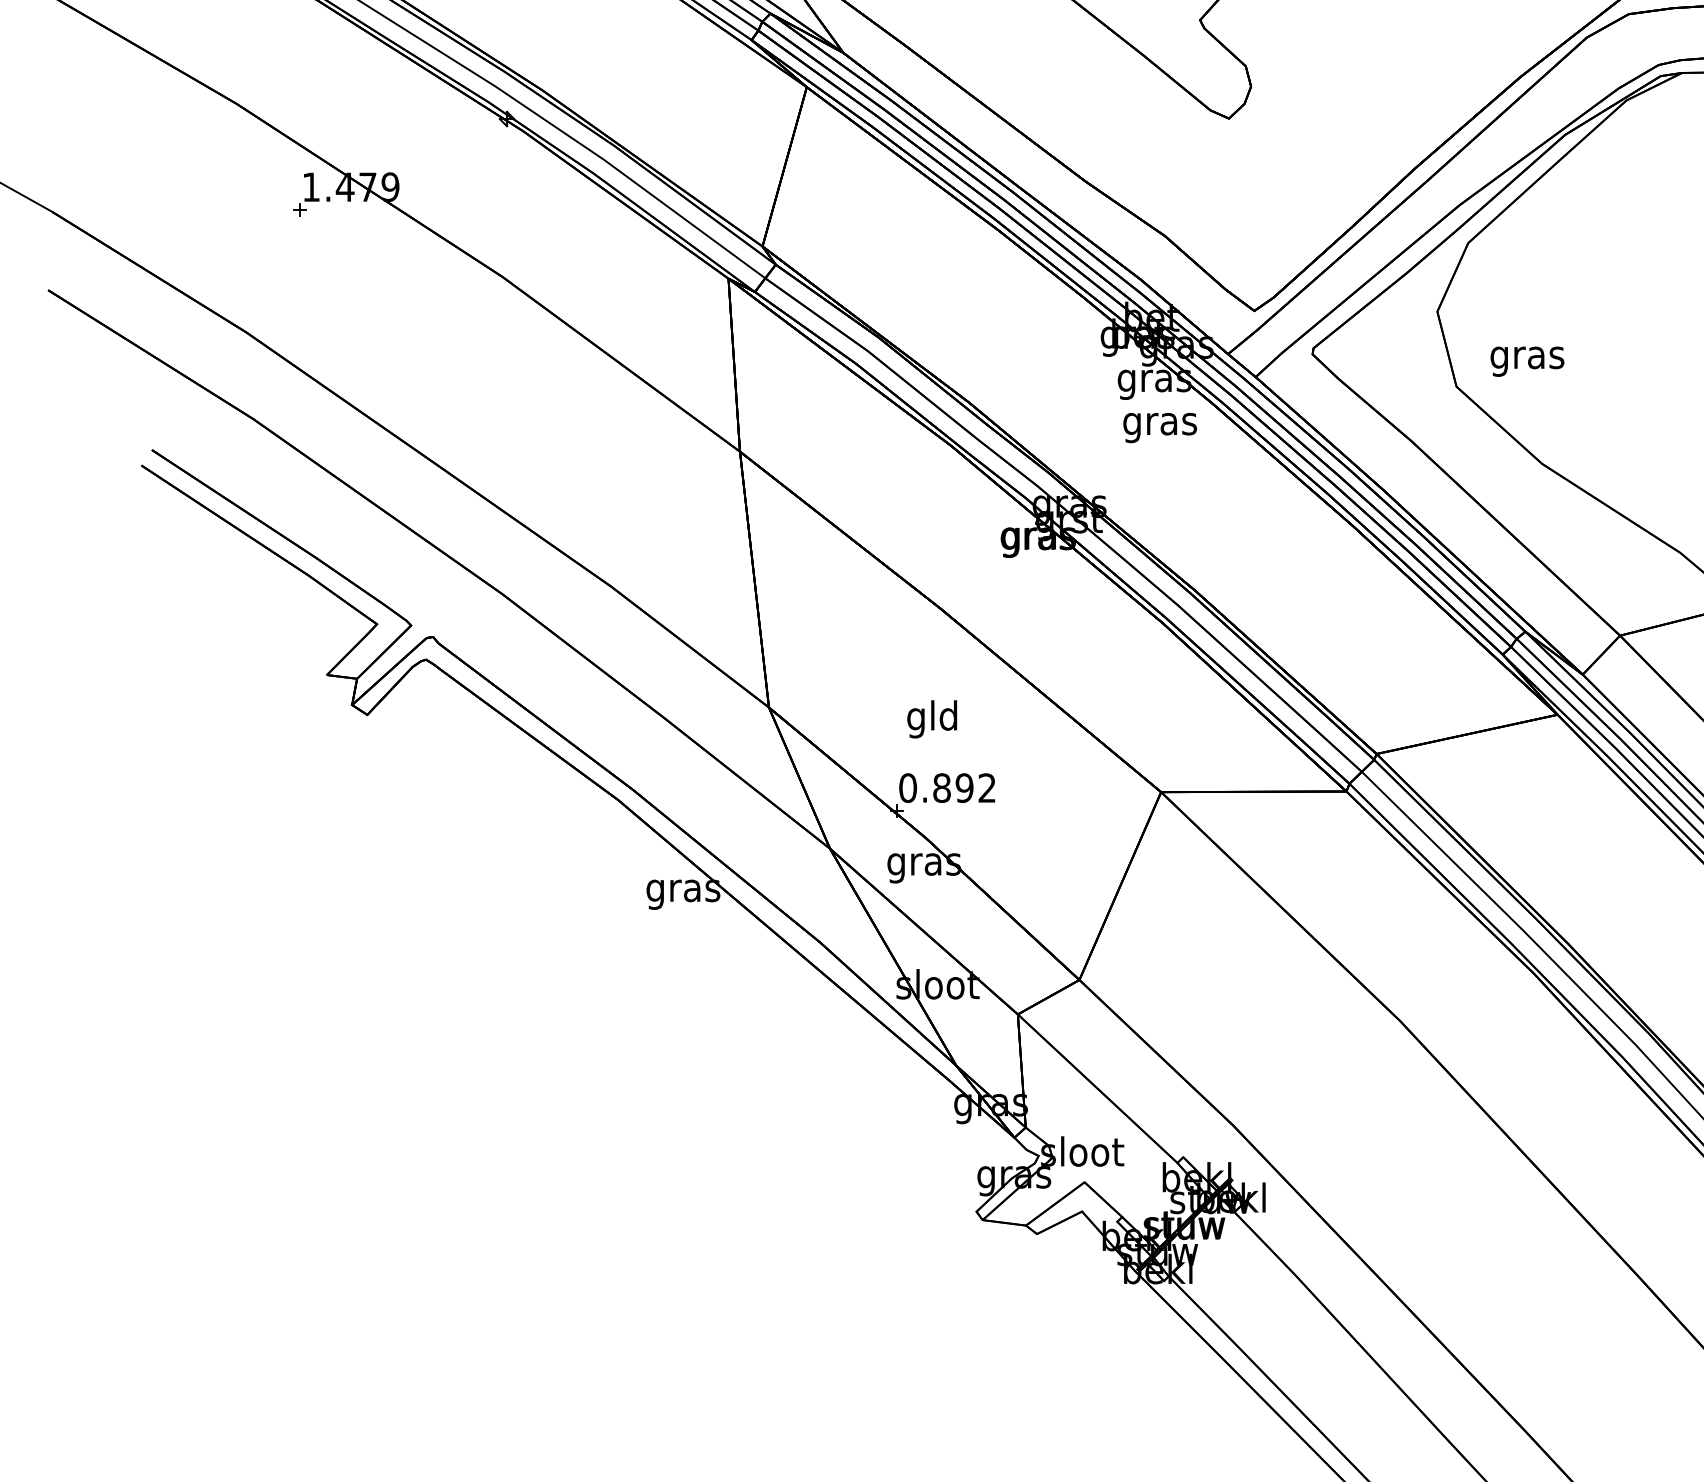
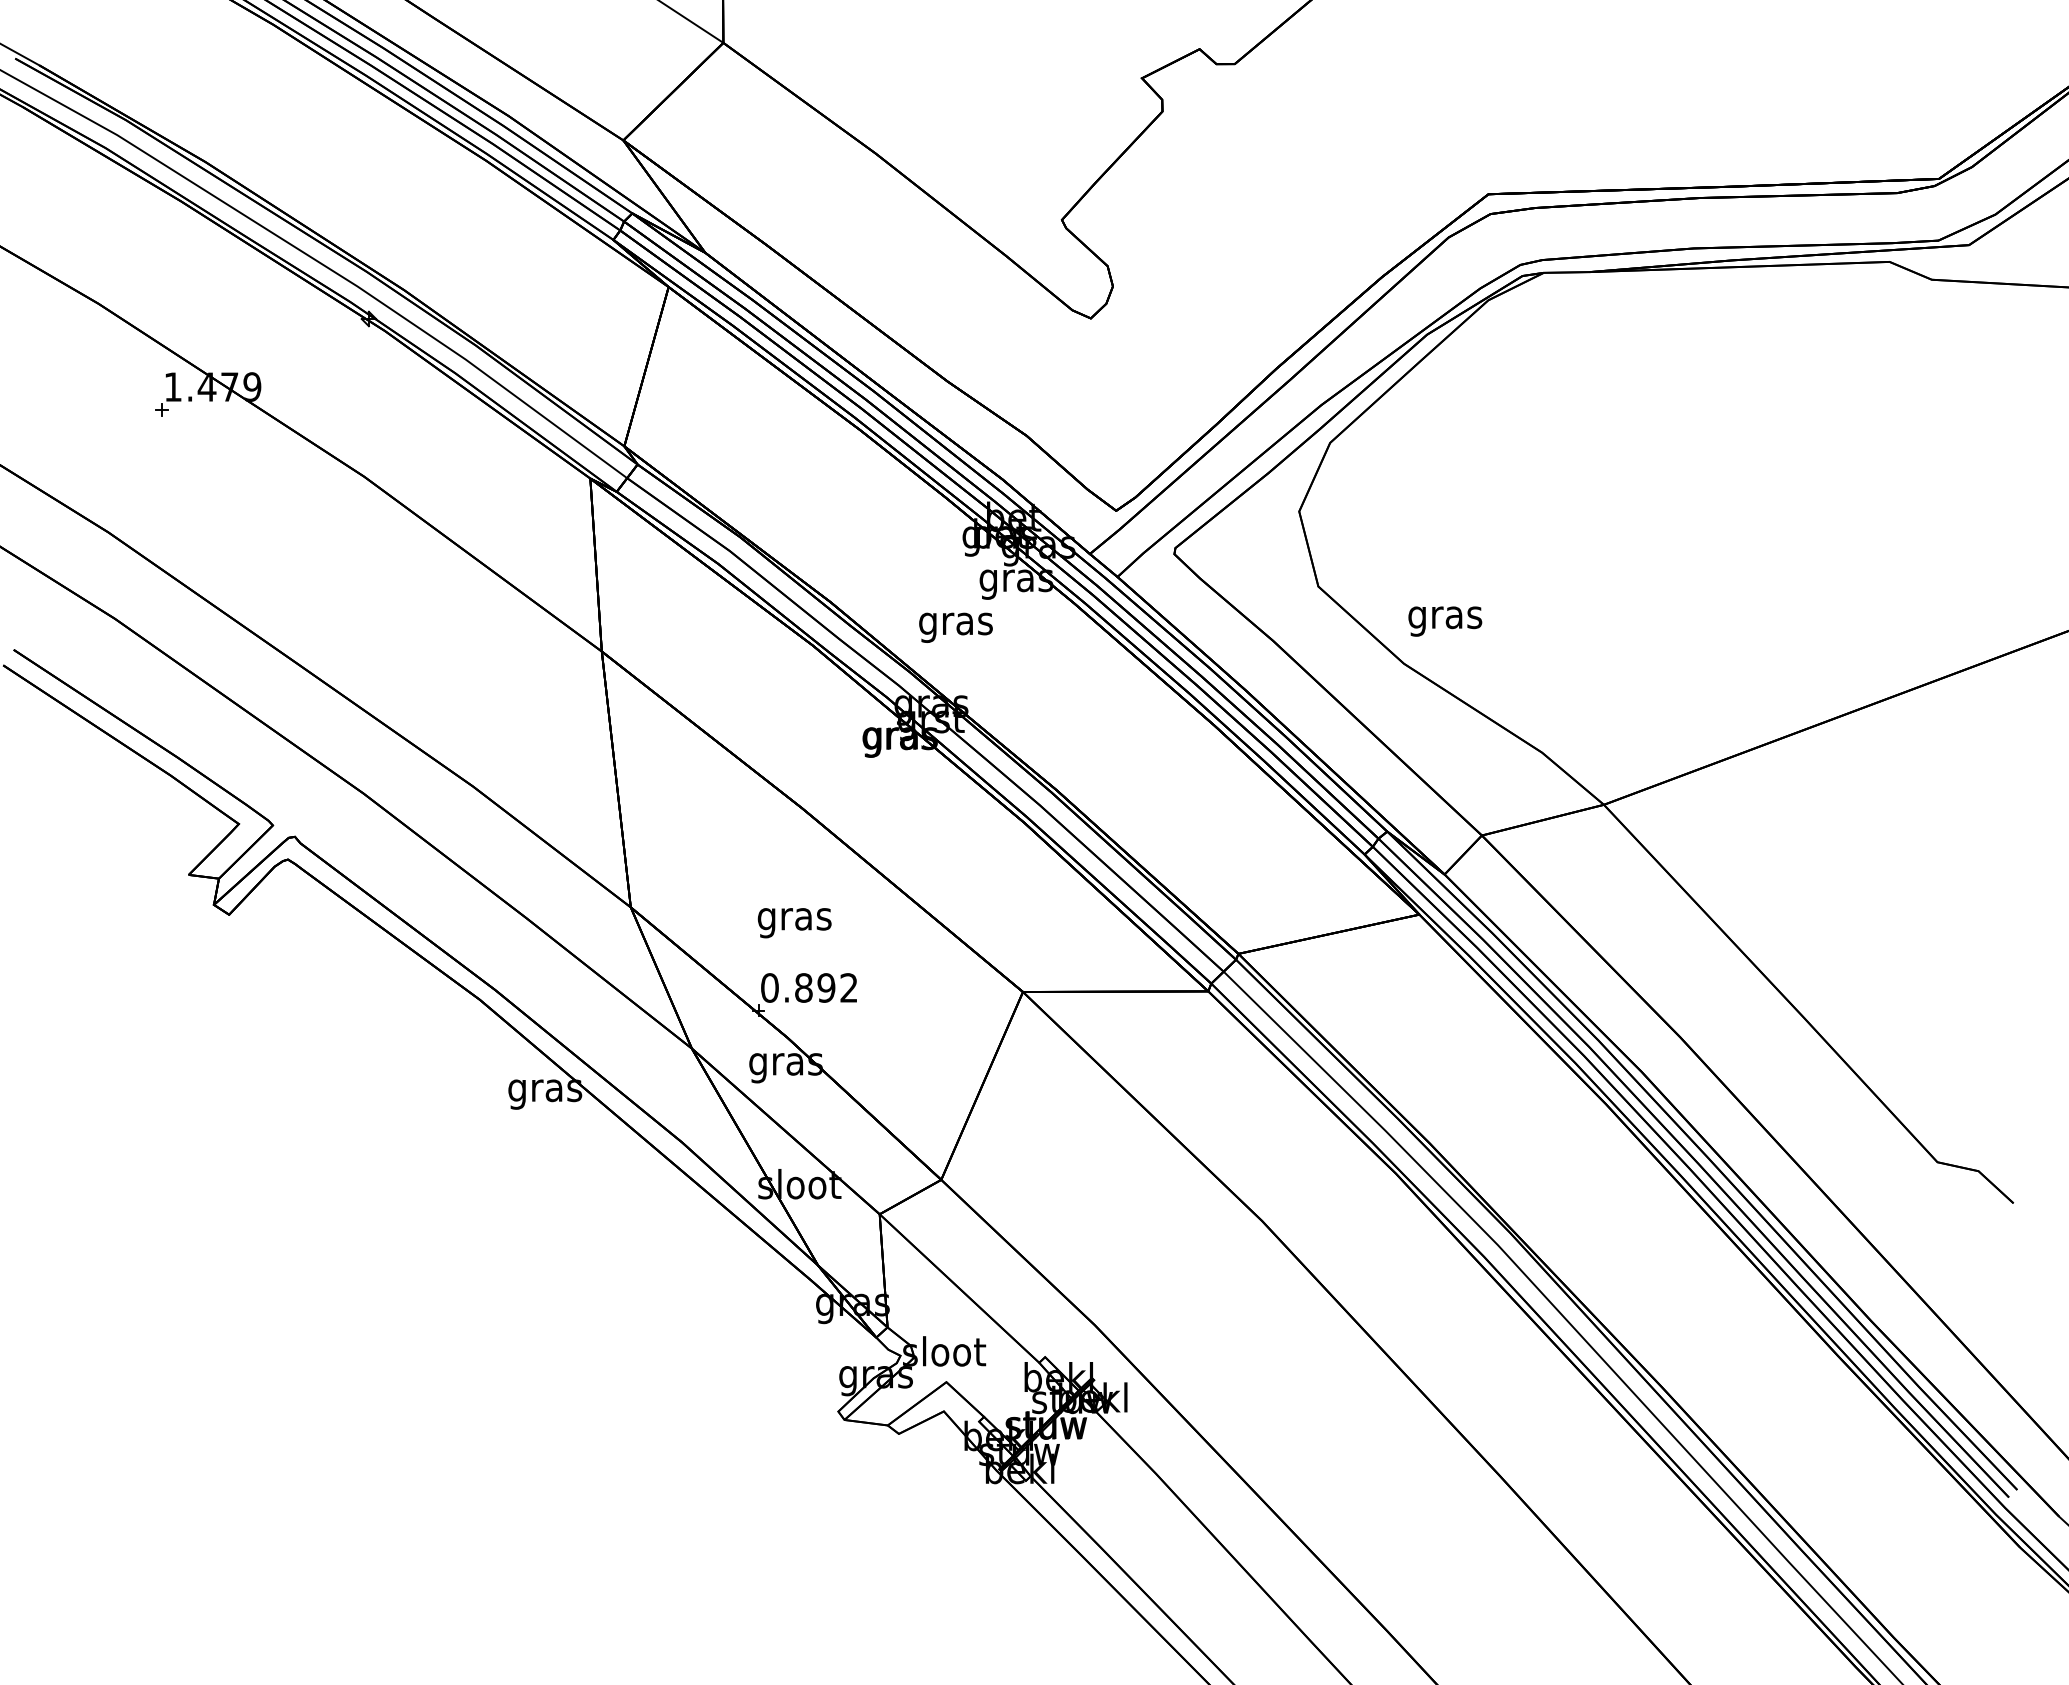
text: (1527, 361) -> (1445, 621), moved
text: (1159, 427) -> (955, 627), moved
text: (932, 719) -> (794, 919), gld -> gras

